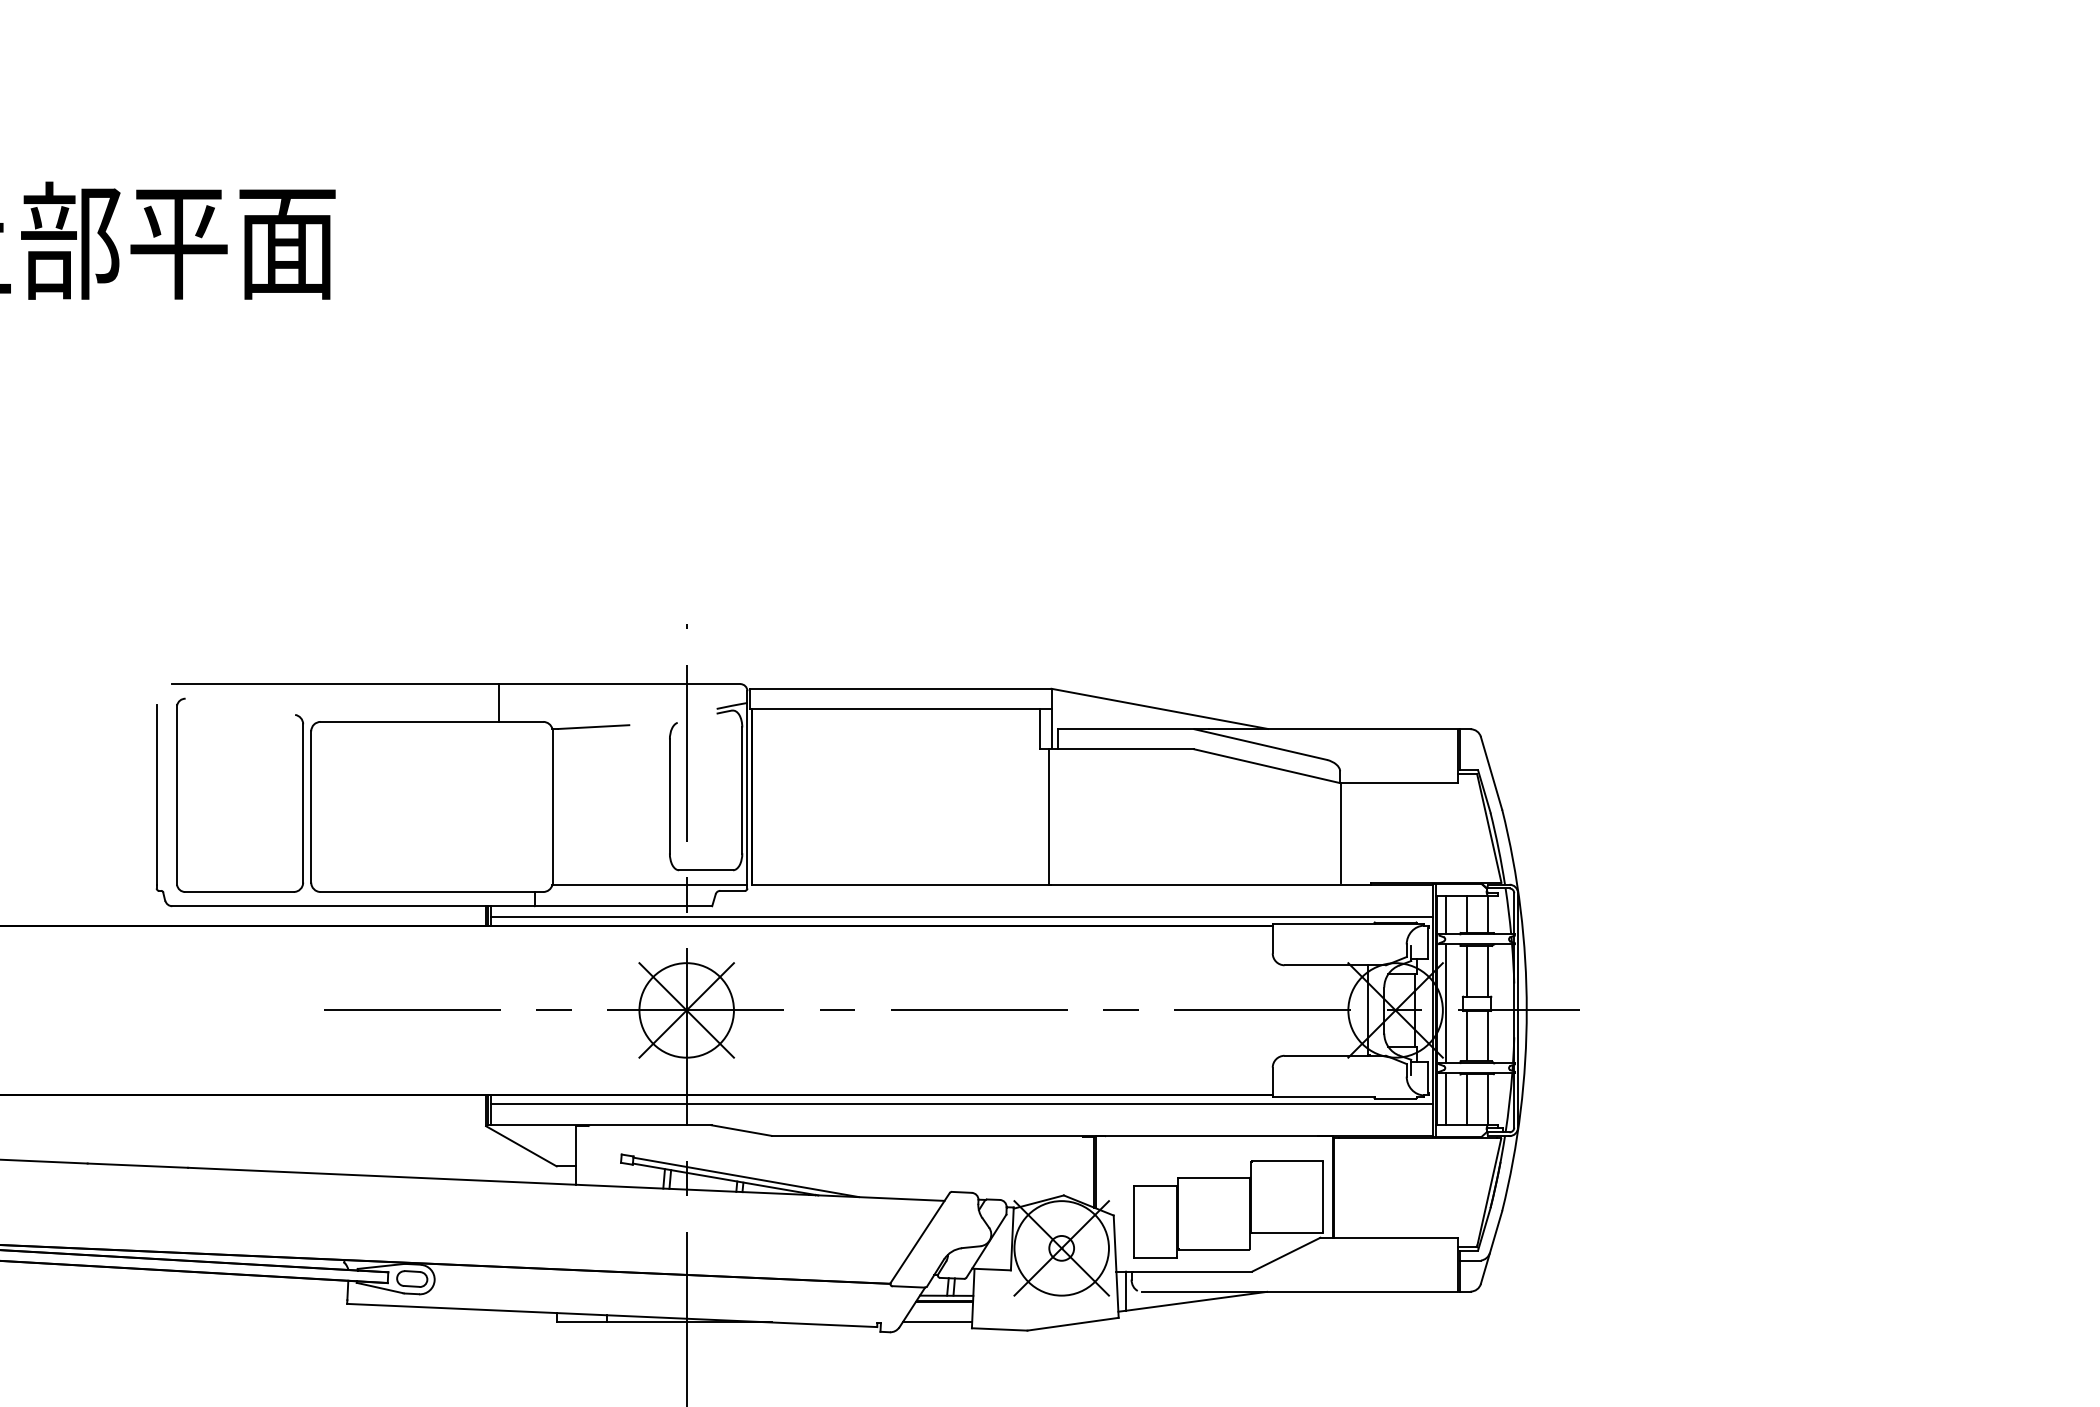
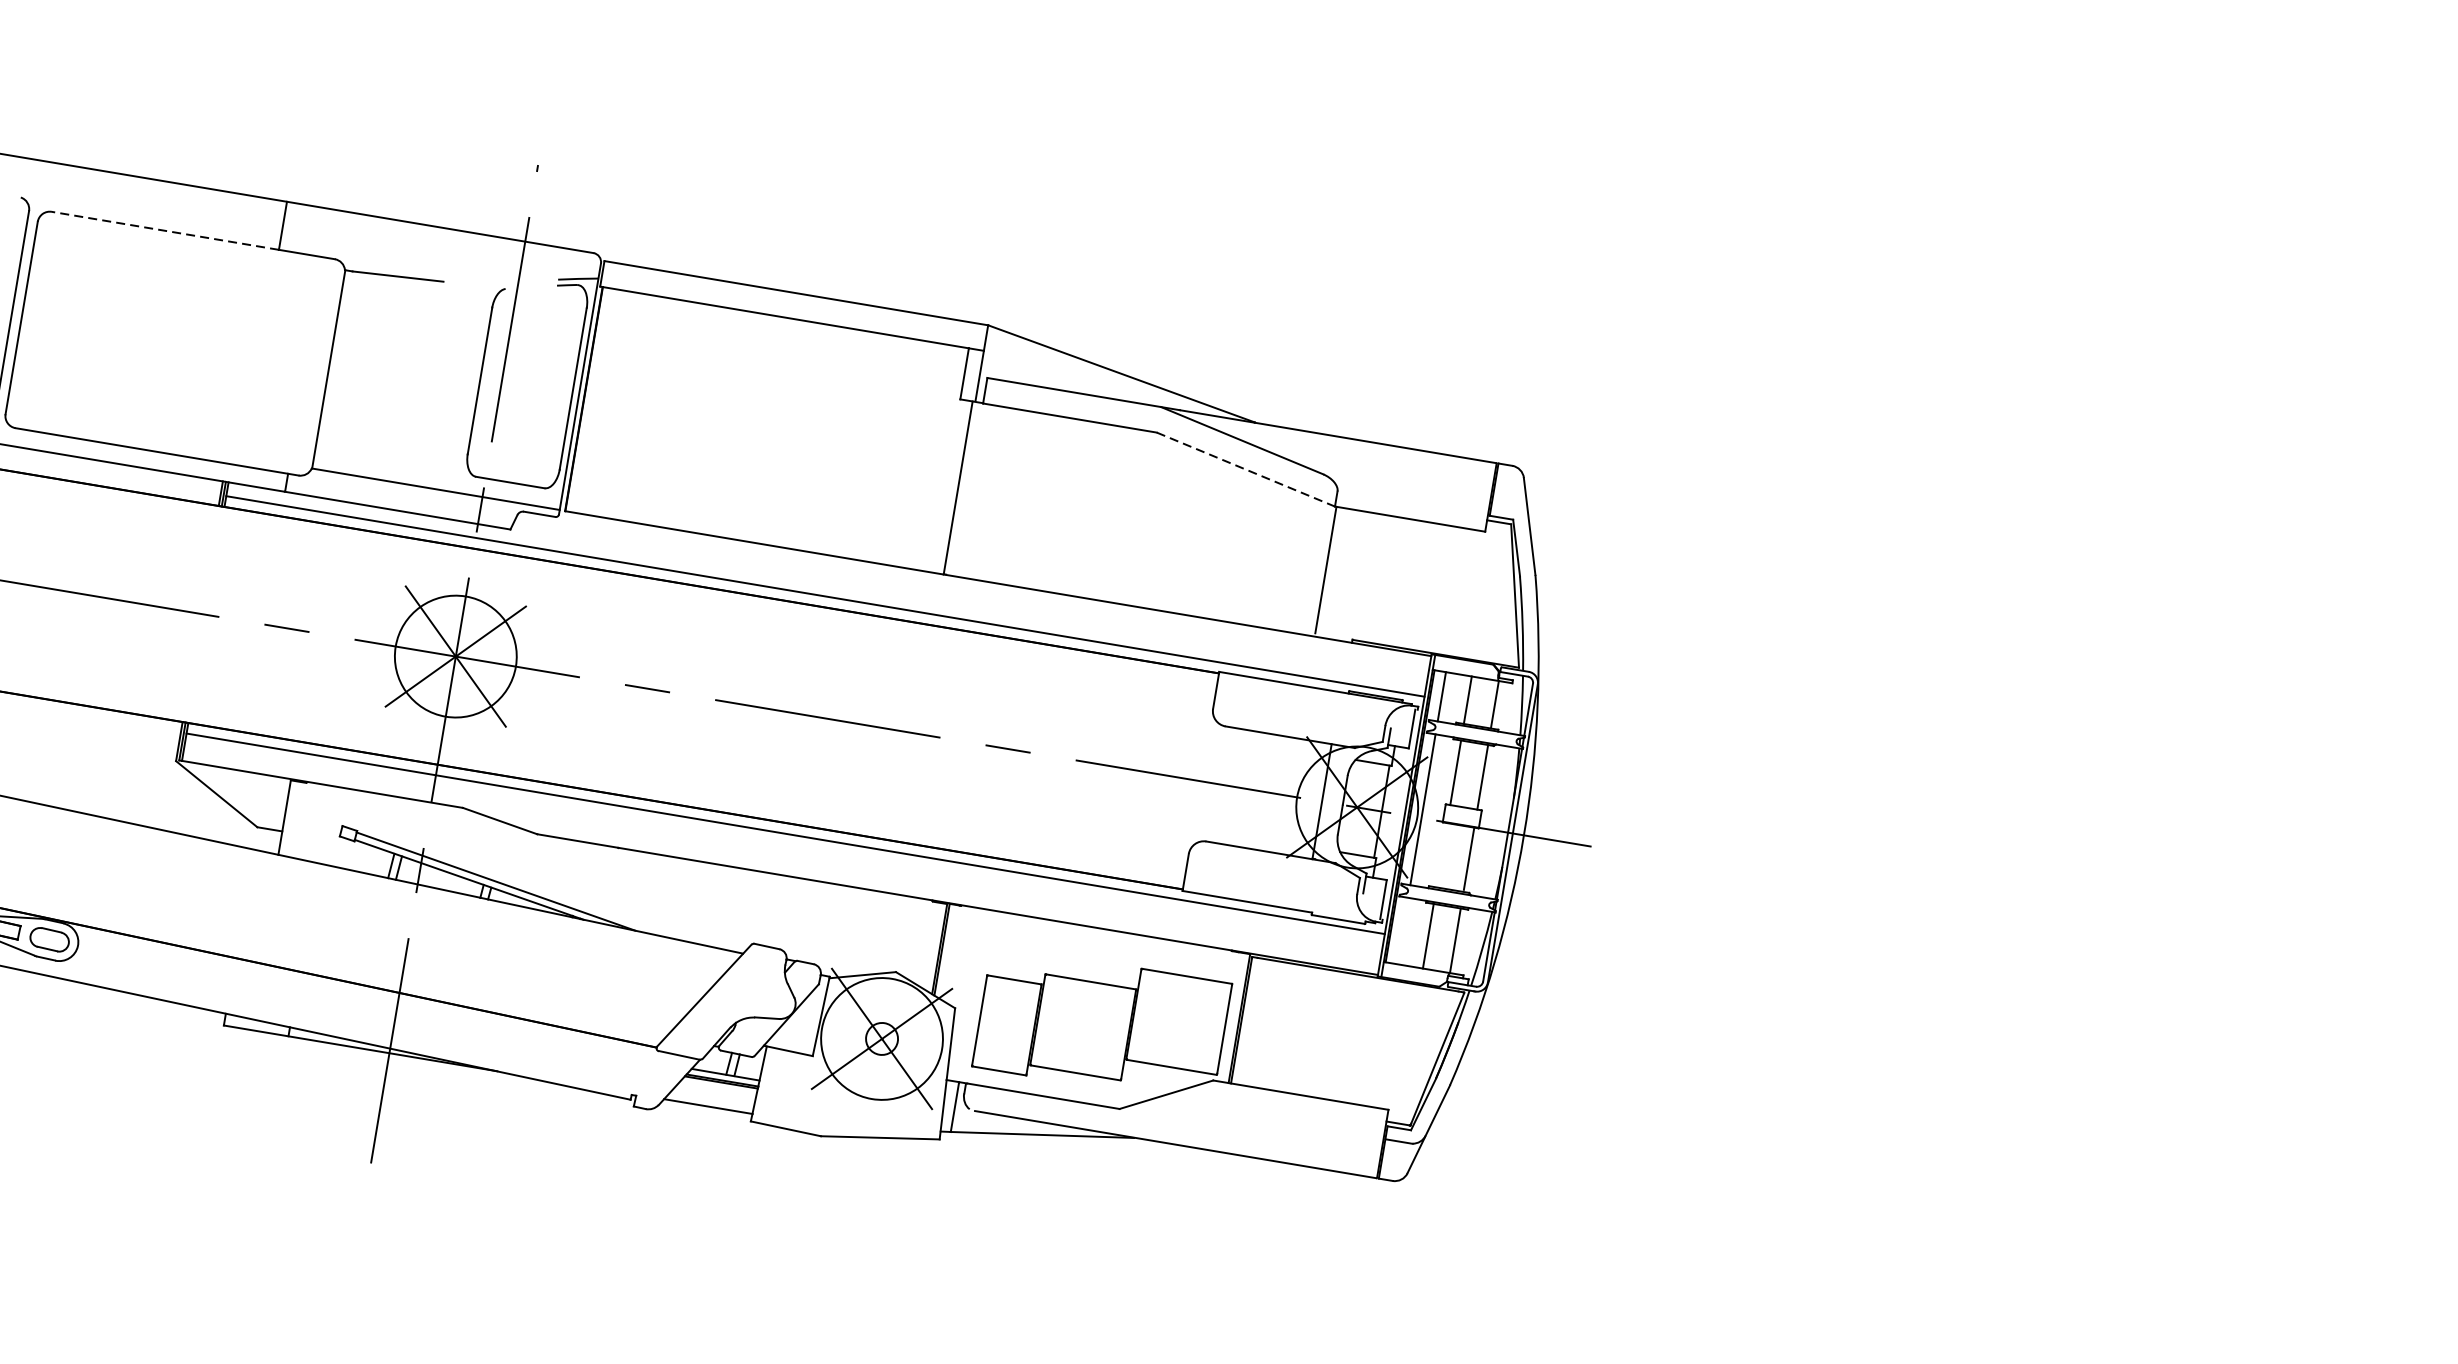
line: (409, 721) -> (164, 230), solid -> dashed
line: (1267, 766) -> (1246, 470), solid -> dashed
line: (1466, 1034) -> (1442, 853), removed
line: (1446, 1099) -> (1402, 931), removed

